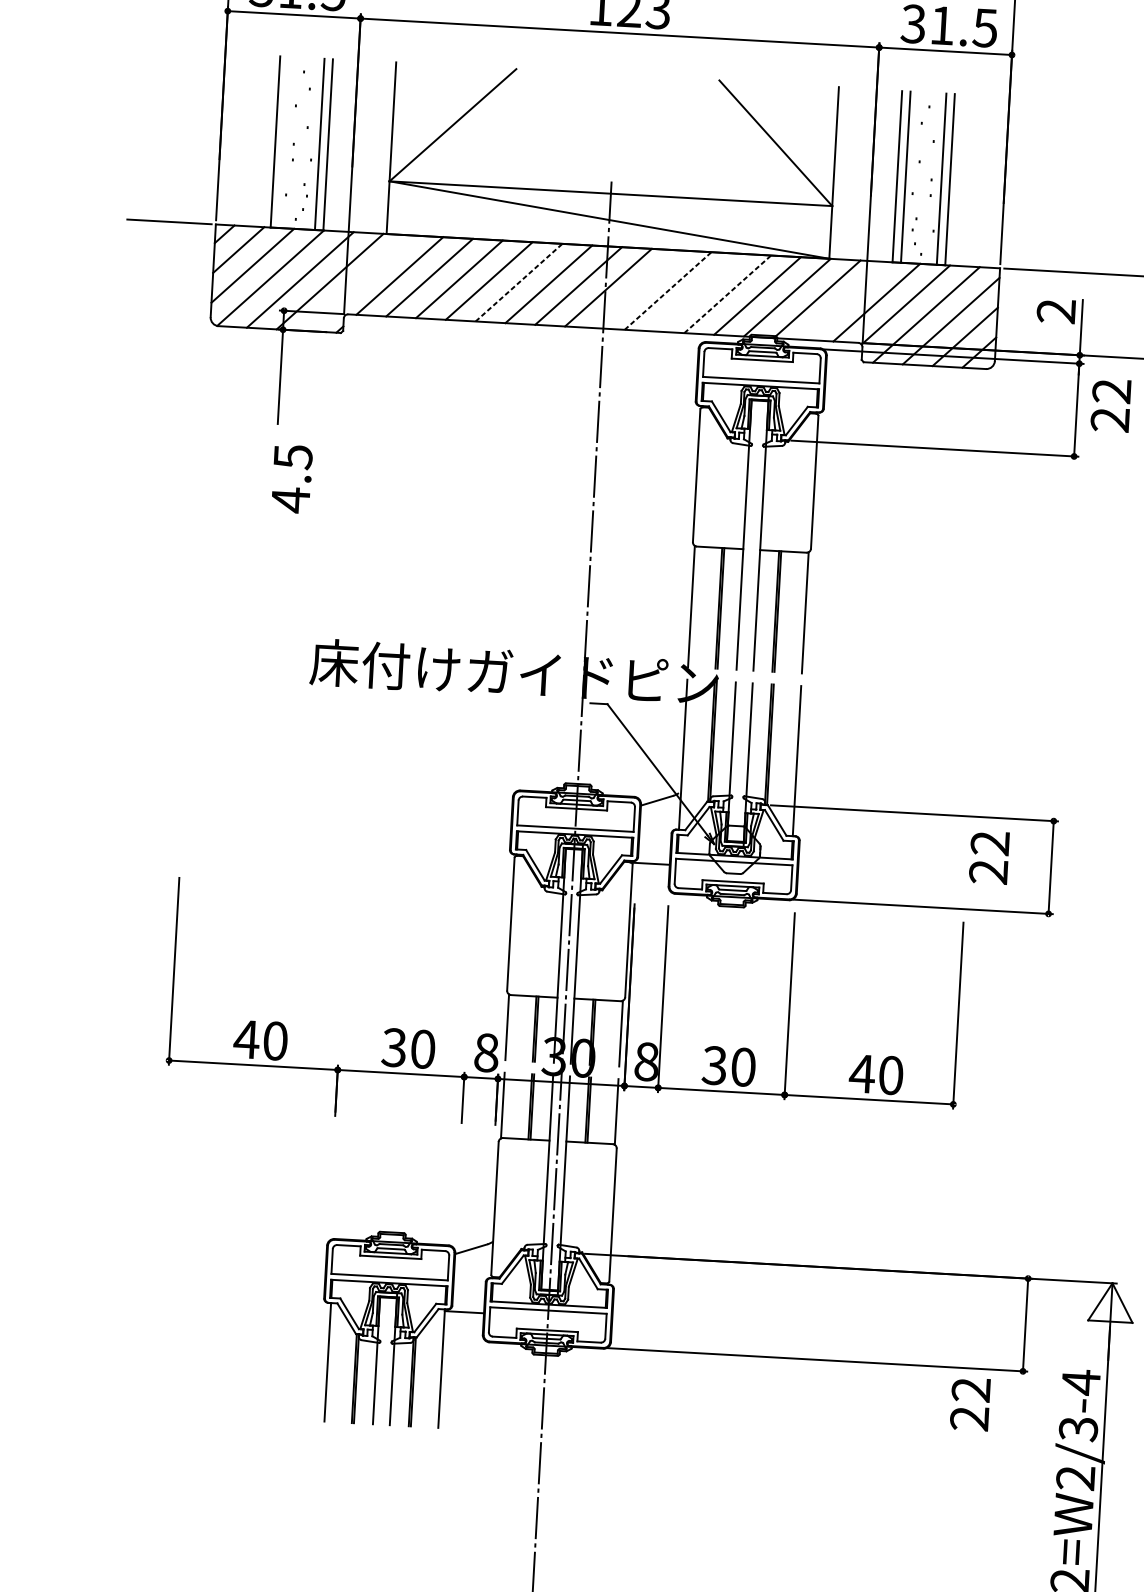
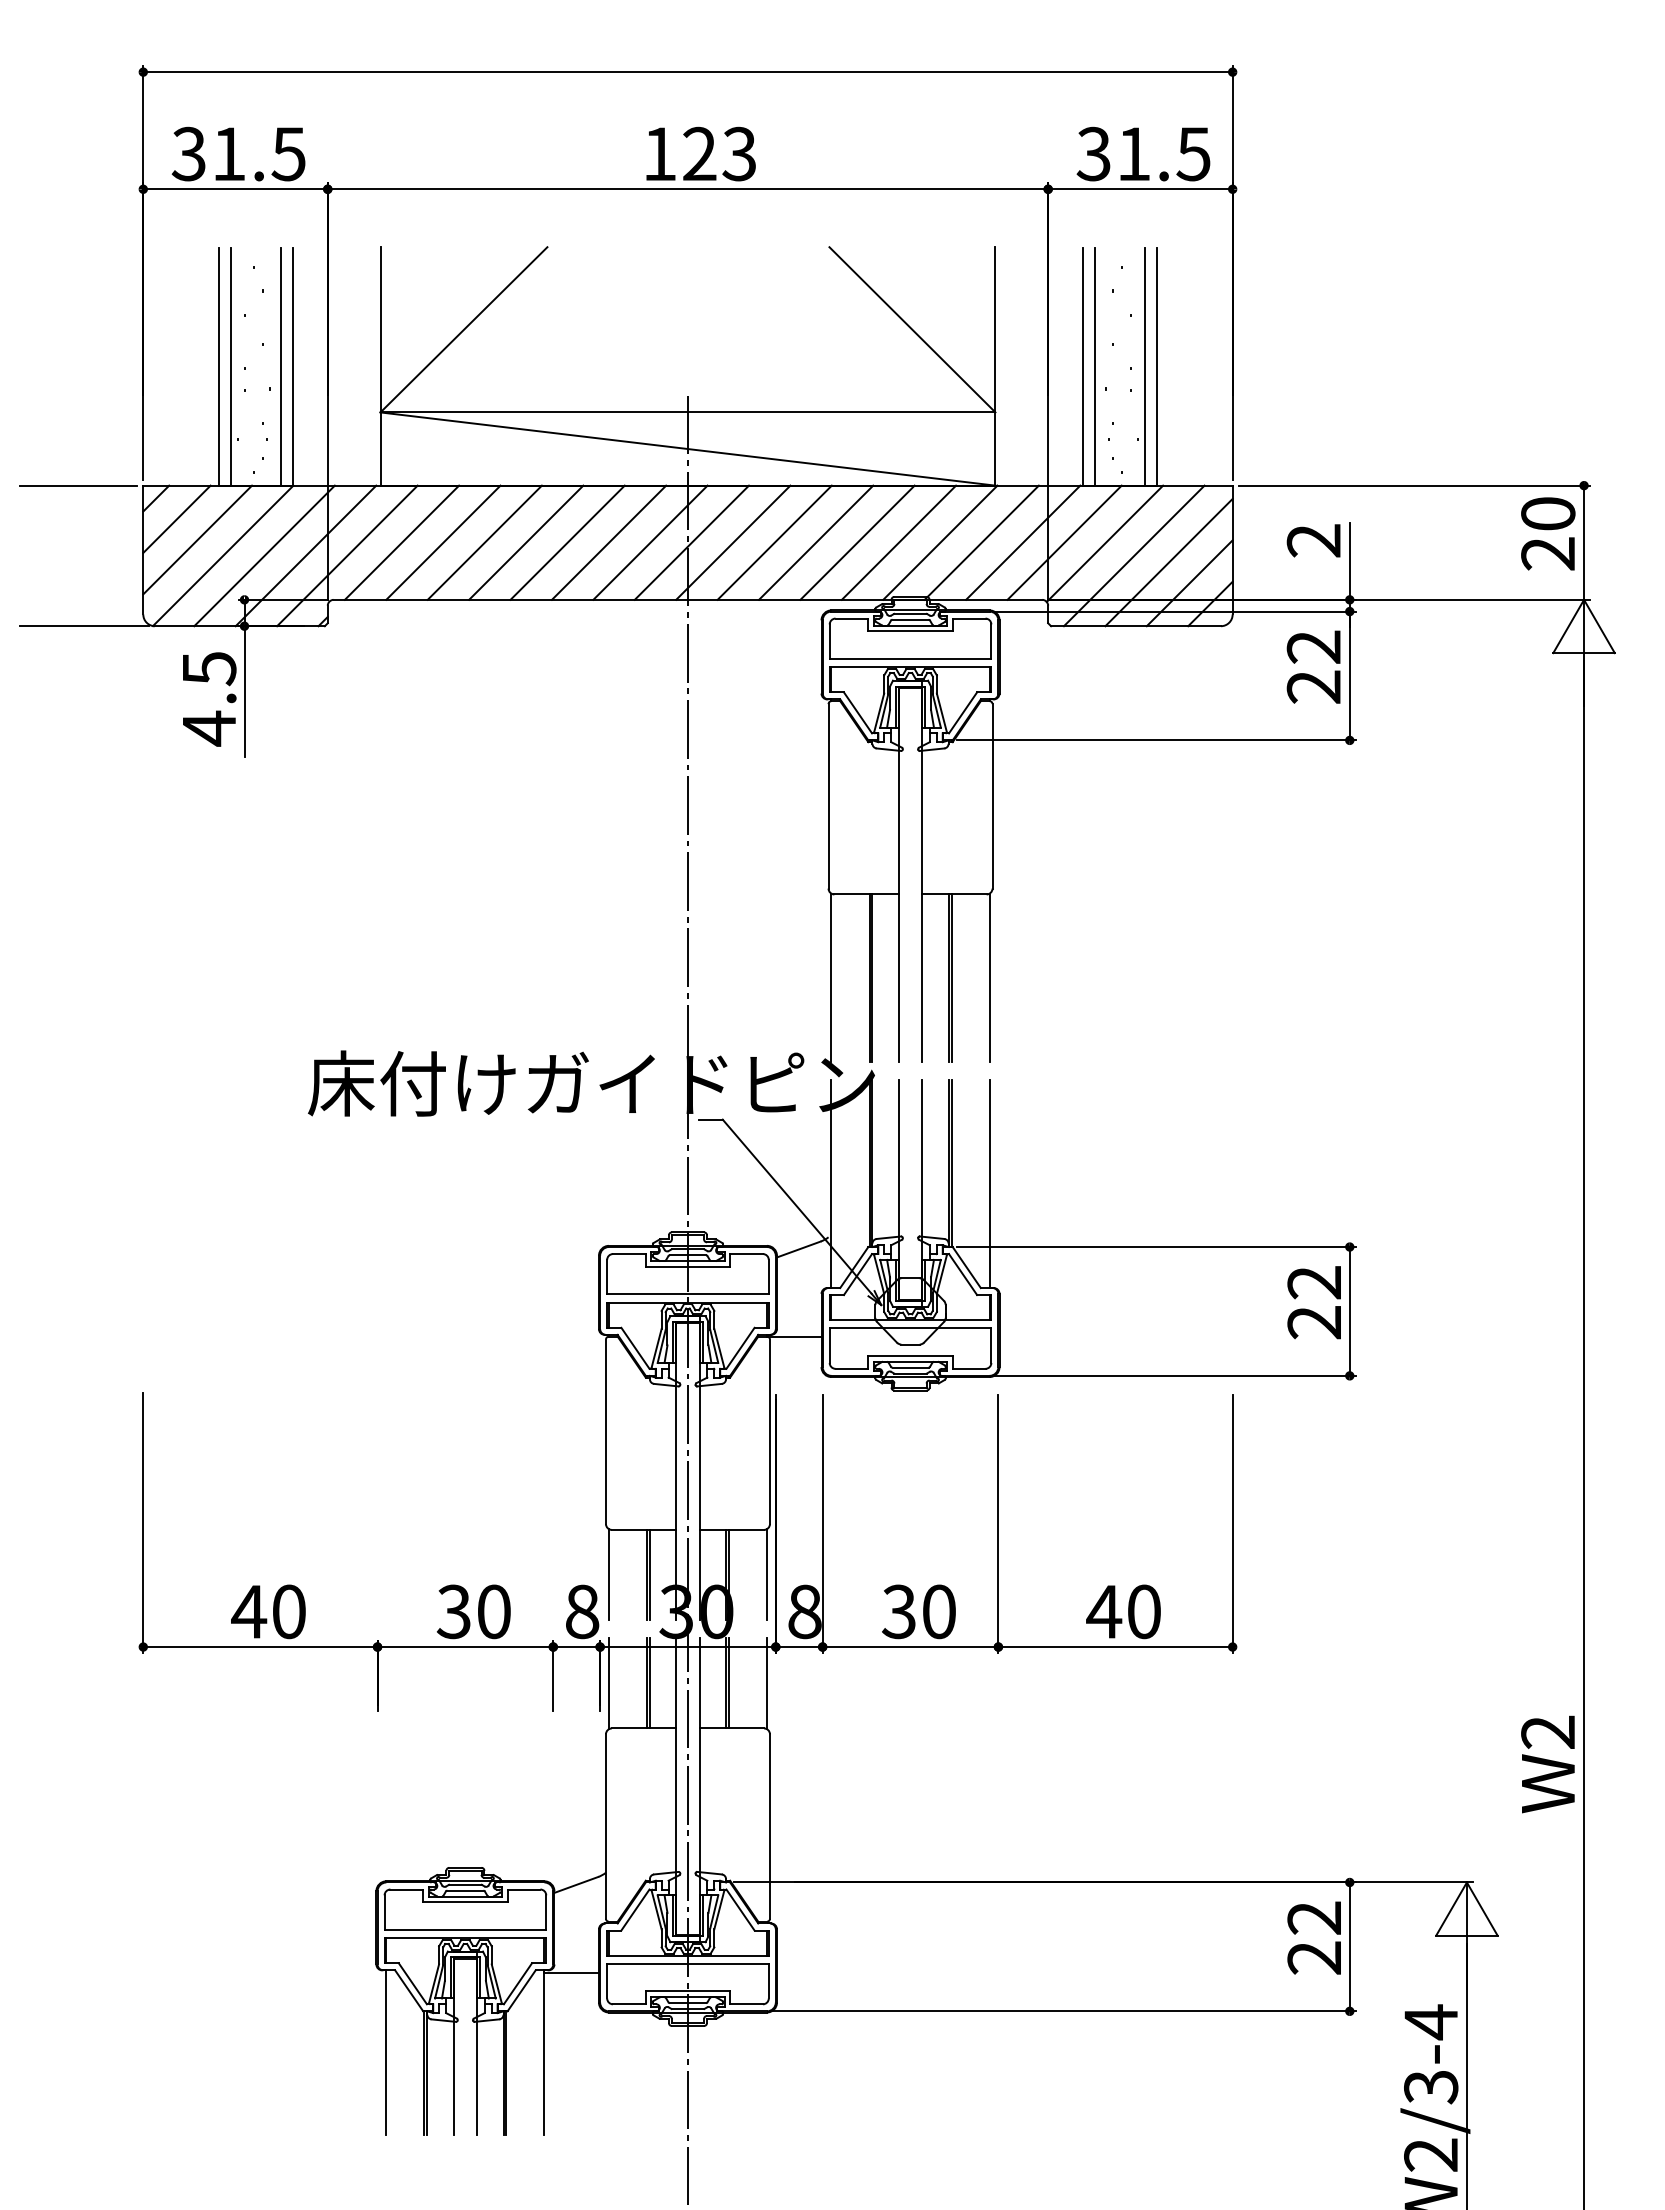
line: (284, 142) -> (231, 366), added
line: (360, 282) -> (347, 555), added
line: (518, 282) -> (567, 542), dashed -> solid
line: (638, 289) -> (733, 542), added
line: (667, 290) -> (774, 542), dashed -> solid
line: (698, 292) -> (816, 542), added
line: (727, 294) -> (857, 542), dashed -> solid
line: (847, 300) -> (1023, 542), added
line: (167, 323) -> (84, 626), added
text: (1110, 405) -> (1313, 666), moved
text: (292, 479) -> (209, 699), moved
text: (988, 857) -> (1313, 1302), moved
text: (969, 1403) -> (1313, 1937), moved

